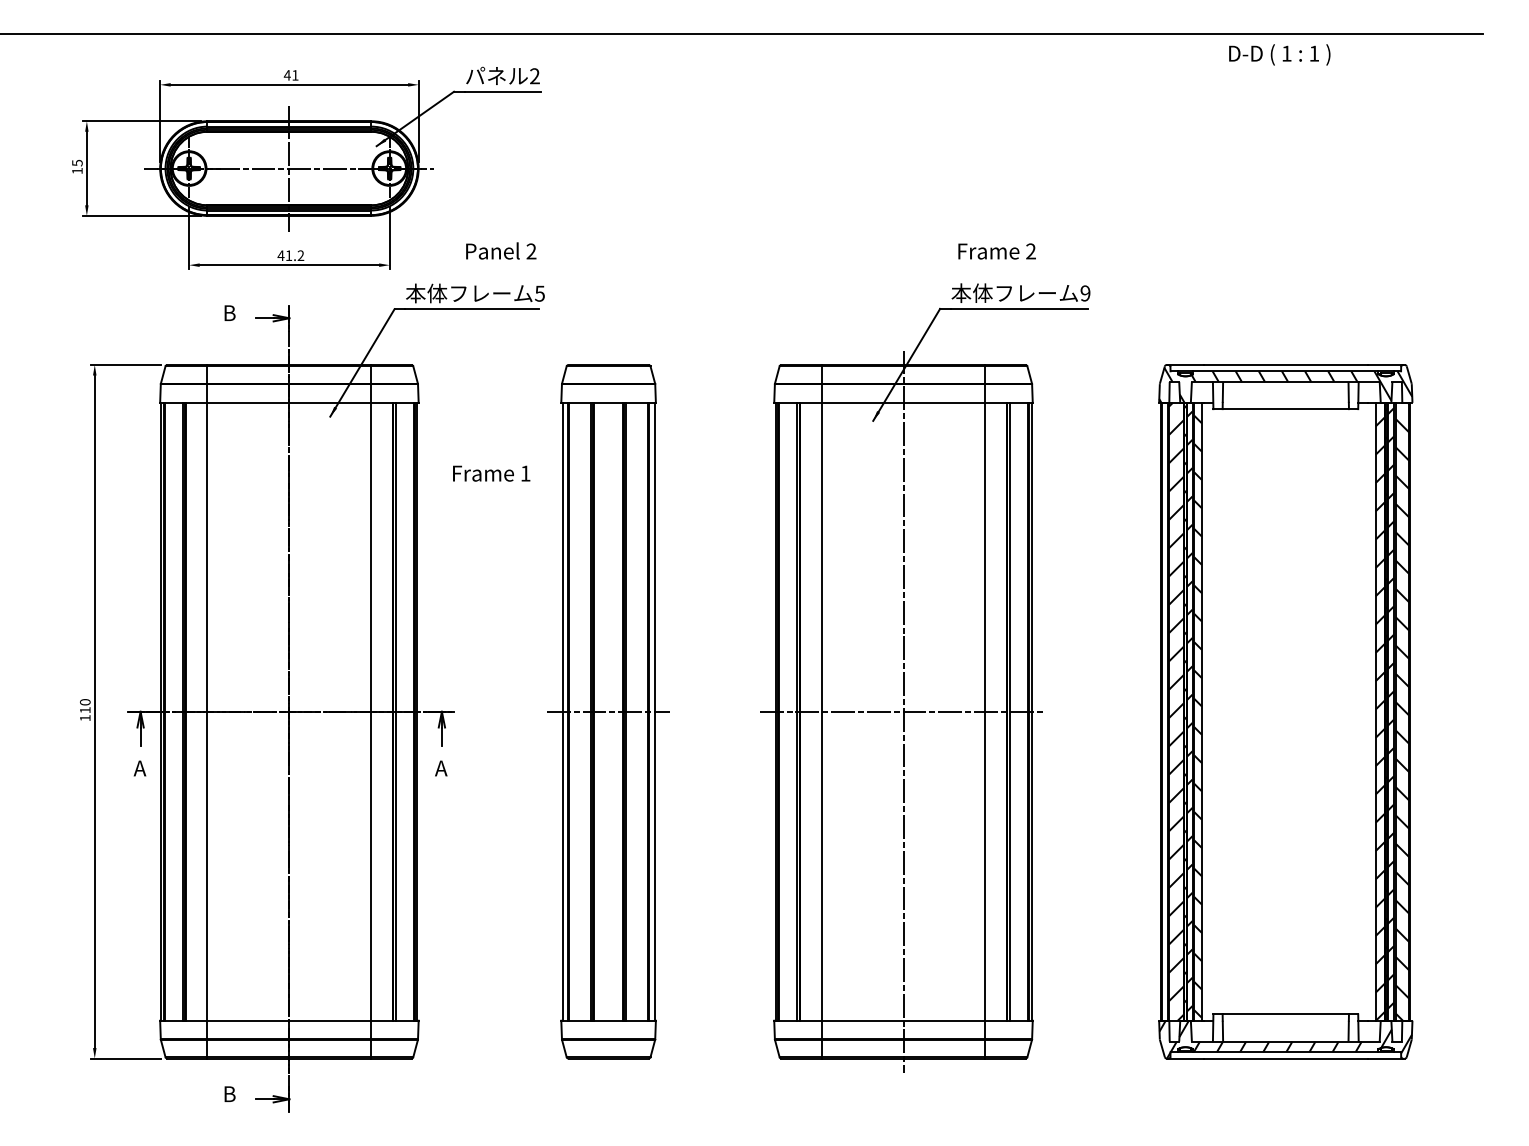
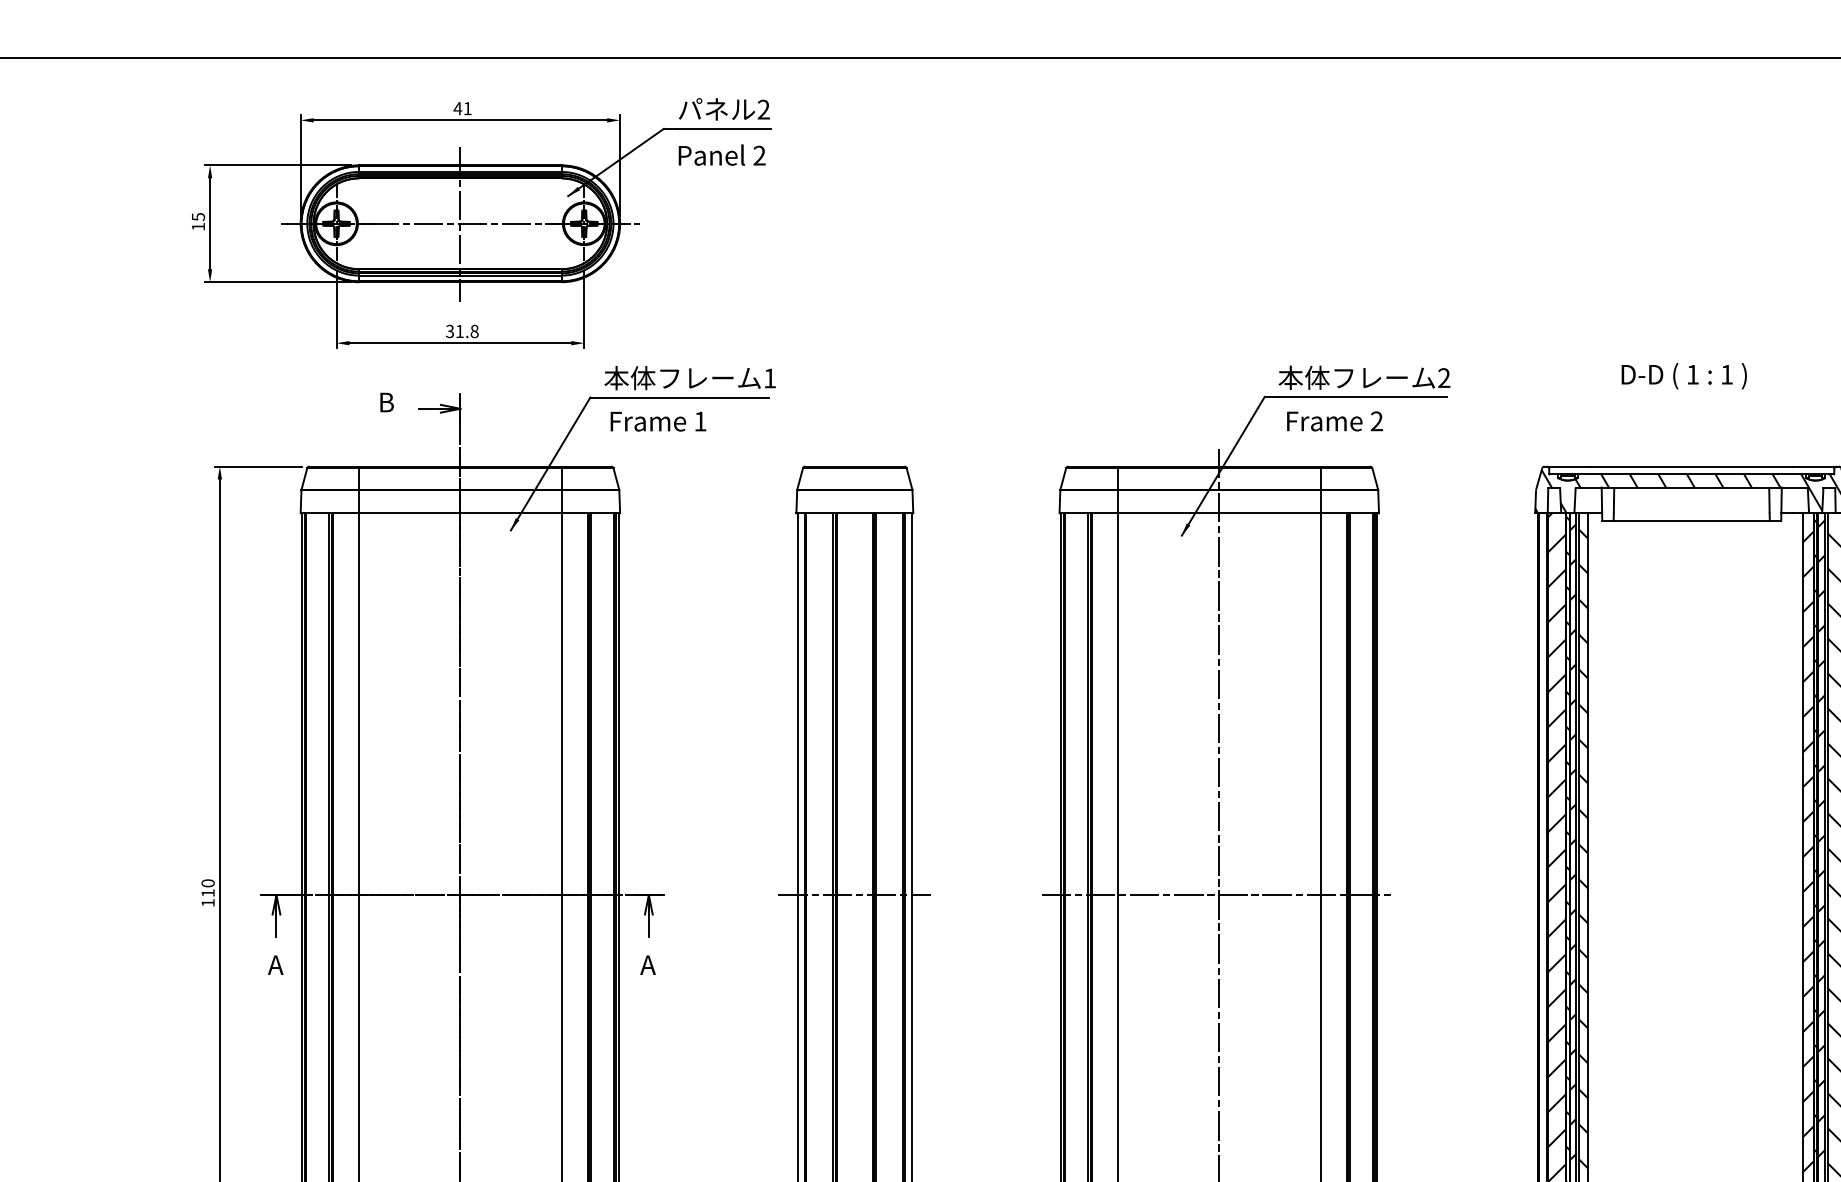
text: (1279, 54) -> (1683, 375), moved
text: (501, 250) -> (722, 154), moved
text: (996, 251) -> (1334, 421), moved
text: (290, 255) -> (461, 331), 41.2 -> 31.8
text: (539, 293) -> (769, 378), 5 -> 1
text: (1085, 293) -> (1444, 378), 9 -> 2
text: (491, 473) -> (658, 421), moved

